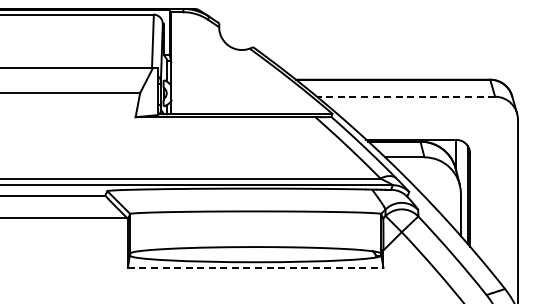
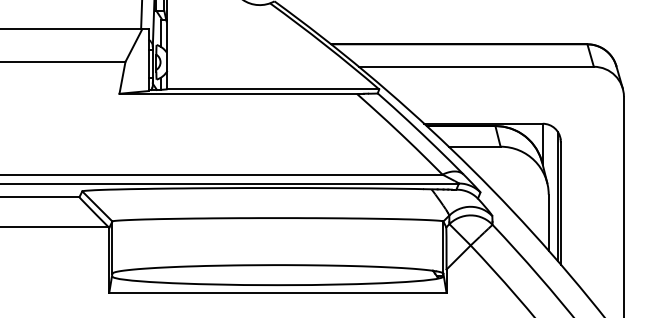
line: (405, 96) -> (475, 66), dashed -> solid
line: (255, 267) -> (277, 292), dashed -> solid

